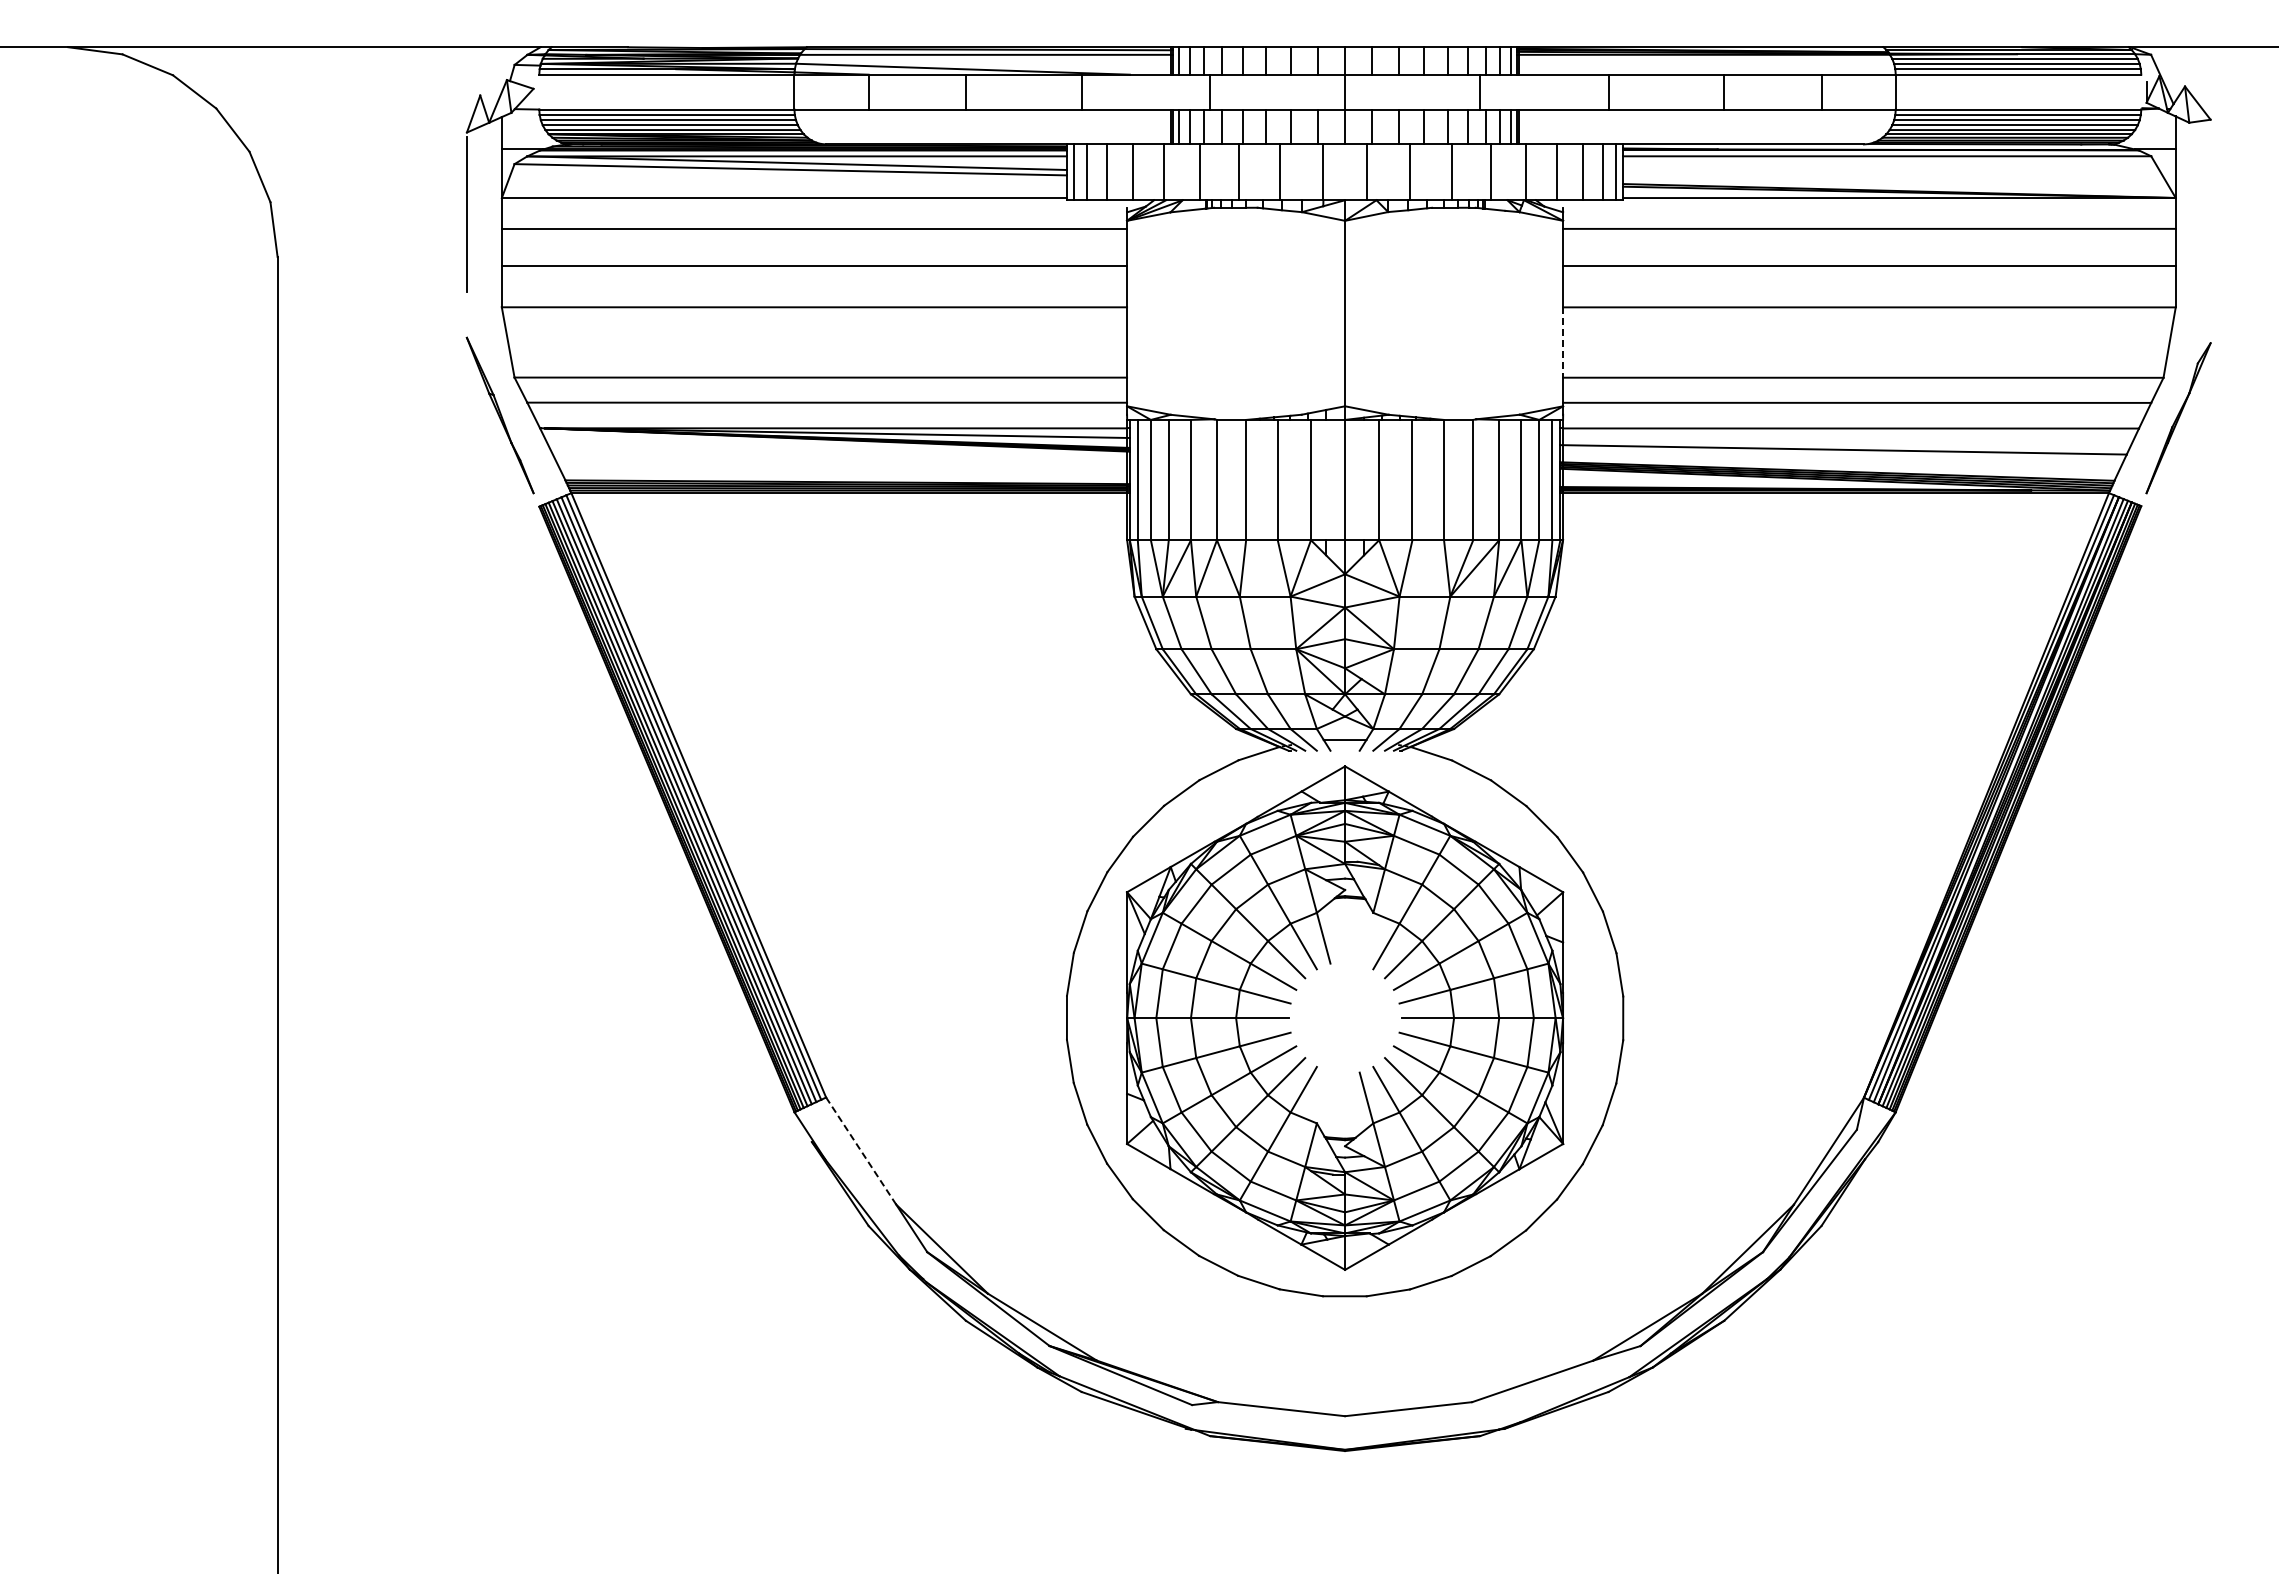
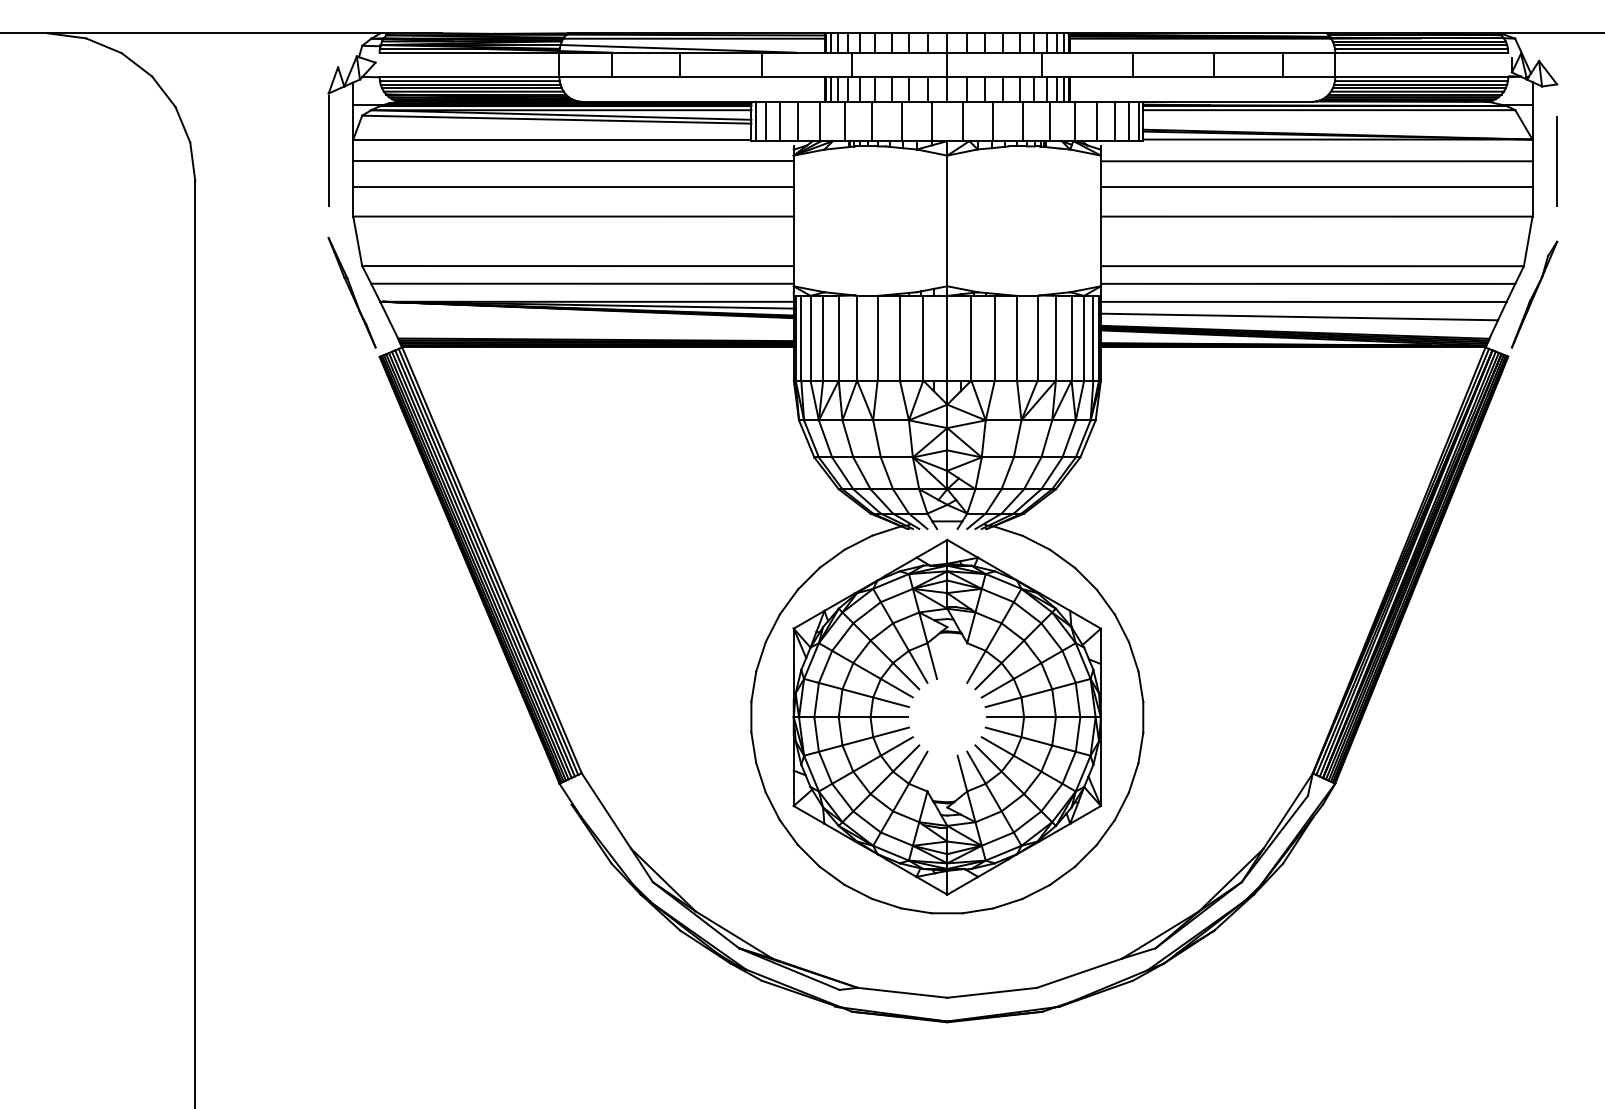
line: (2210, 229) -> (1557, 161), added
line: (1563, 343) -> (1101, 242), dashed -> solid
line: (861, 1151) -> (606, 811), dashed -> solid

